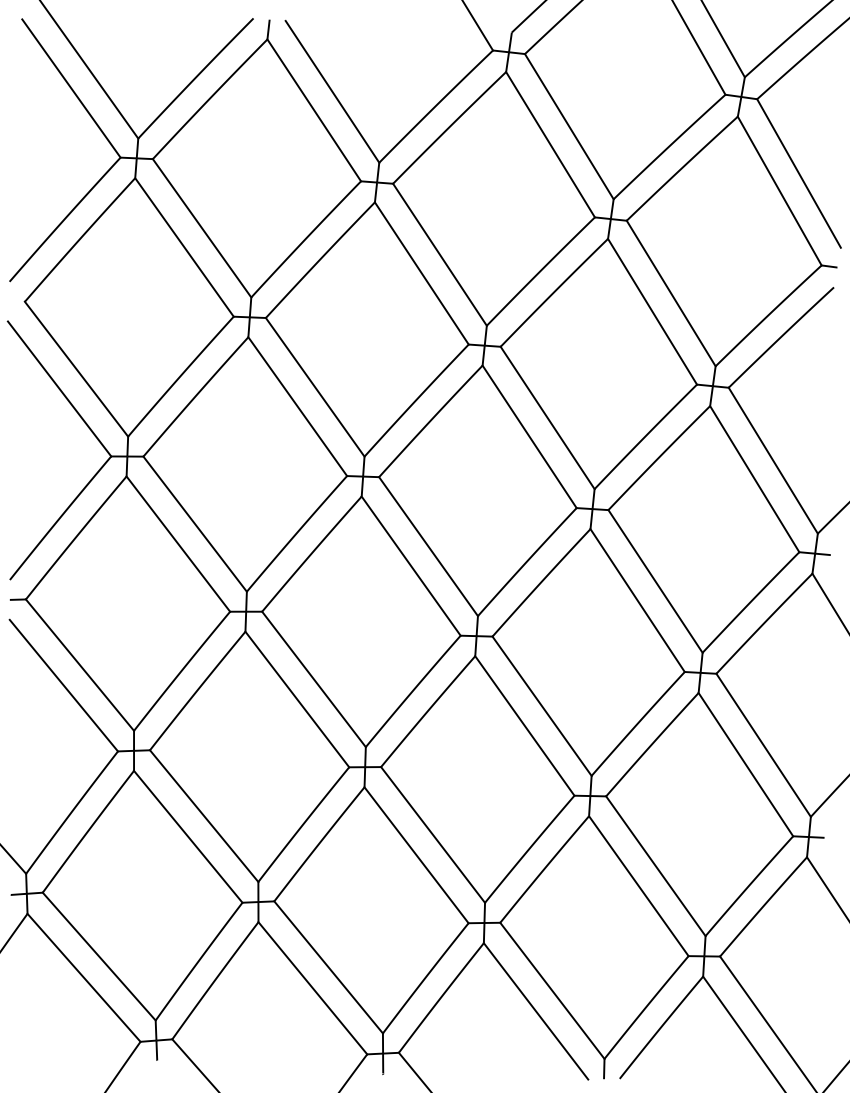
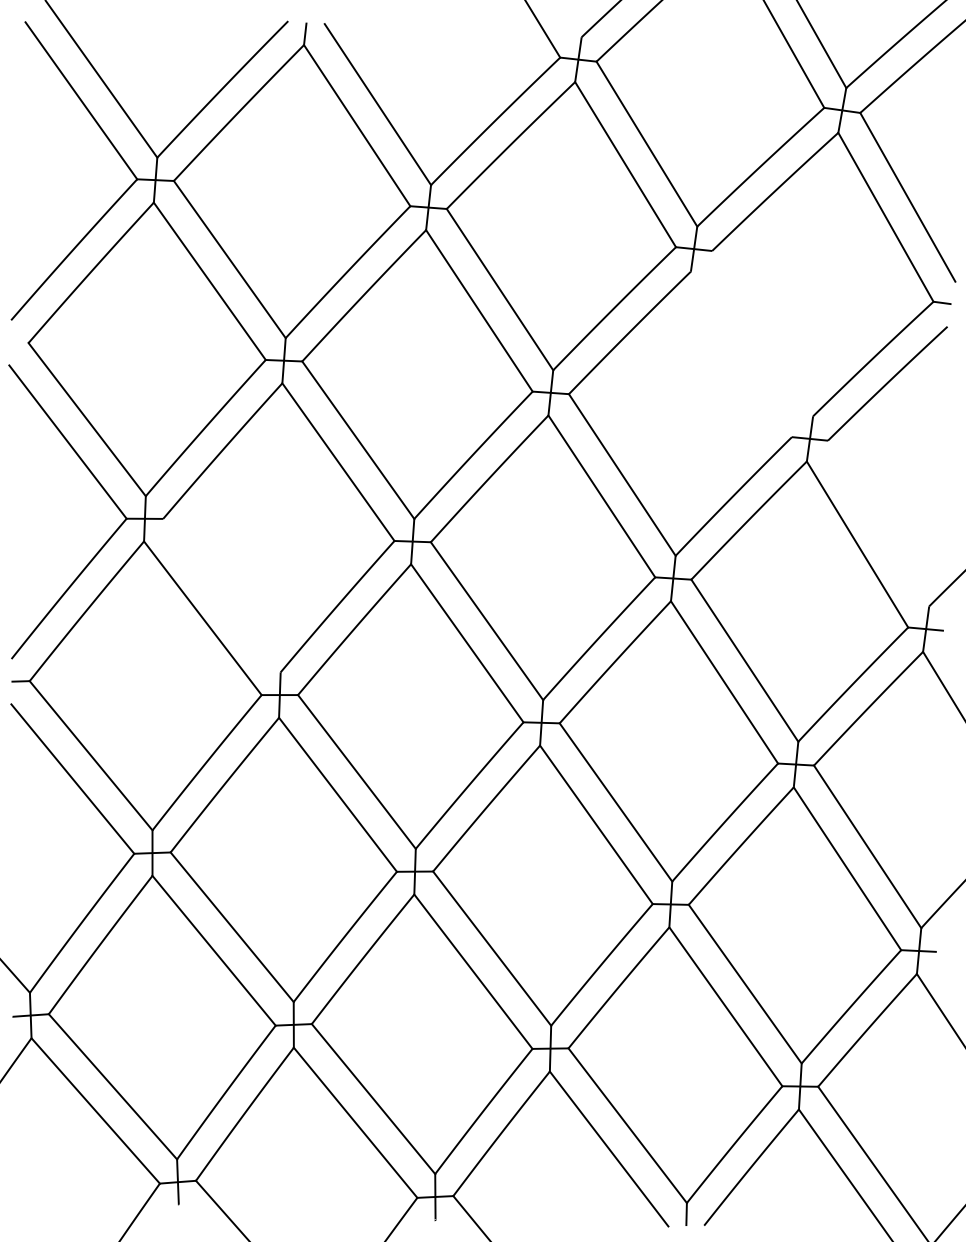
line: (671, 293) -> (762, 333), removed
line: (651, 311) -> (740, 354), removed
line: (773, 460) -> (878, 523), removed
line: (194, 524) -> (221, 595), removed

